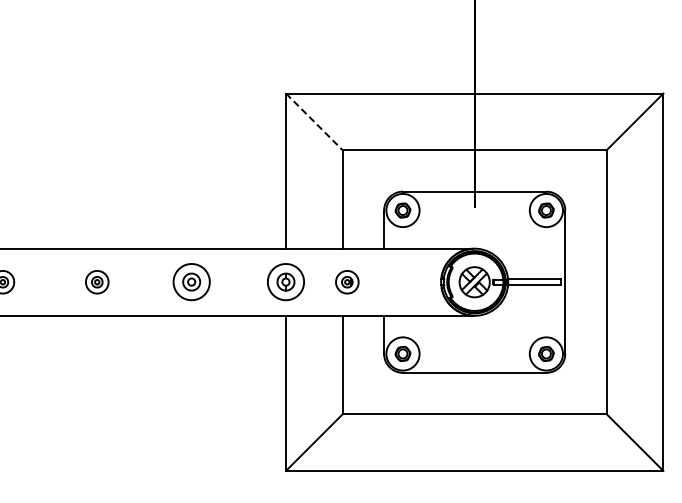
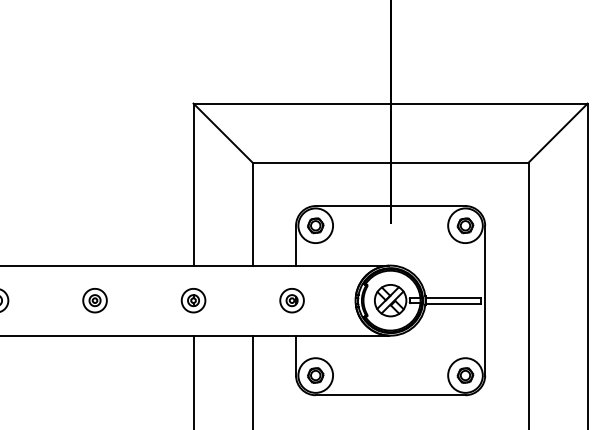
line: (314, 122) -> (223, 133), dashed -> solid
part: (191, 282) -> (94, 300), size x0.62
part: (285, 282) -> (193, 300), size x0.62
part: (347, 282) -> (292, 300), moved

